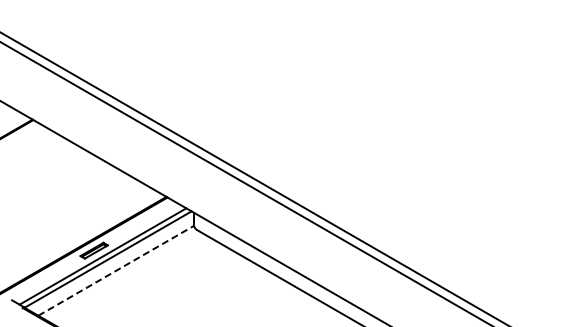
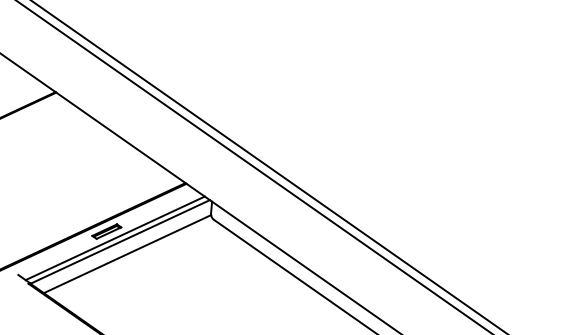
line: (116, 270) -> (127, 253), dashed -> solid

